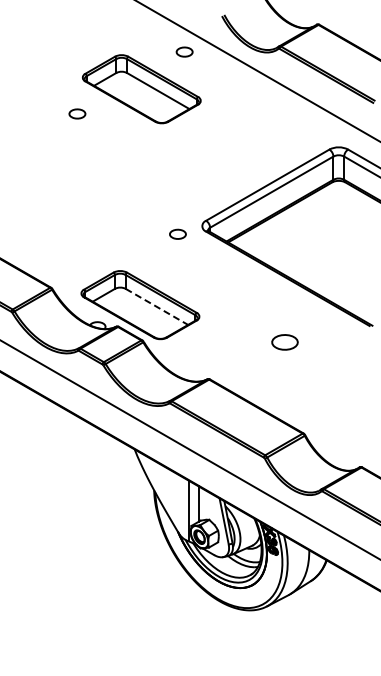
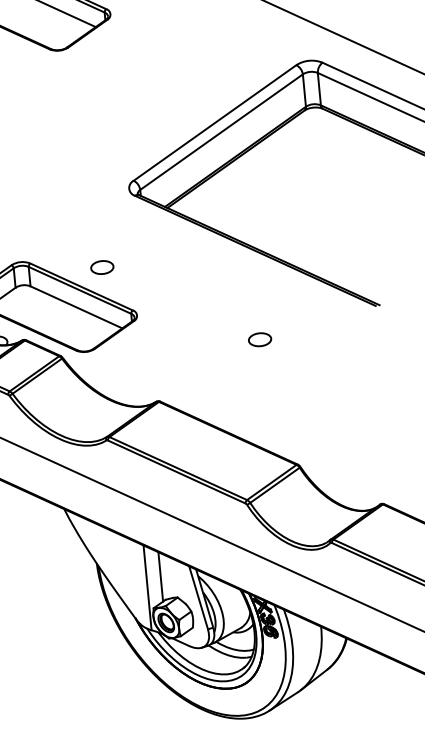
part: (177, 233) -> (101, 266), moved
line: (157, 307) -> (77, 308), dashed -> solid
part: (285, 341) -> (260, 338), size x0.62

